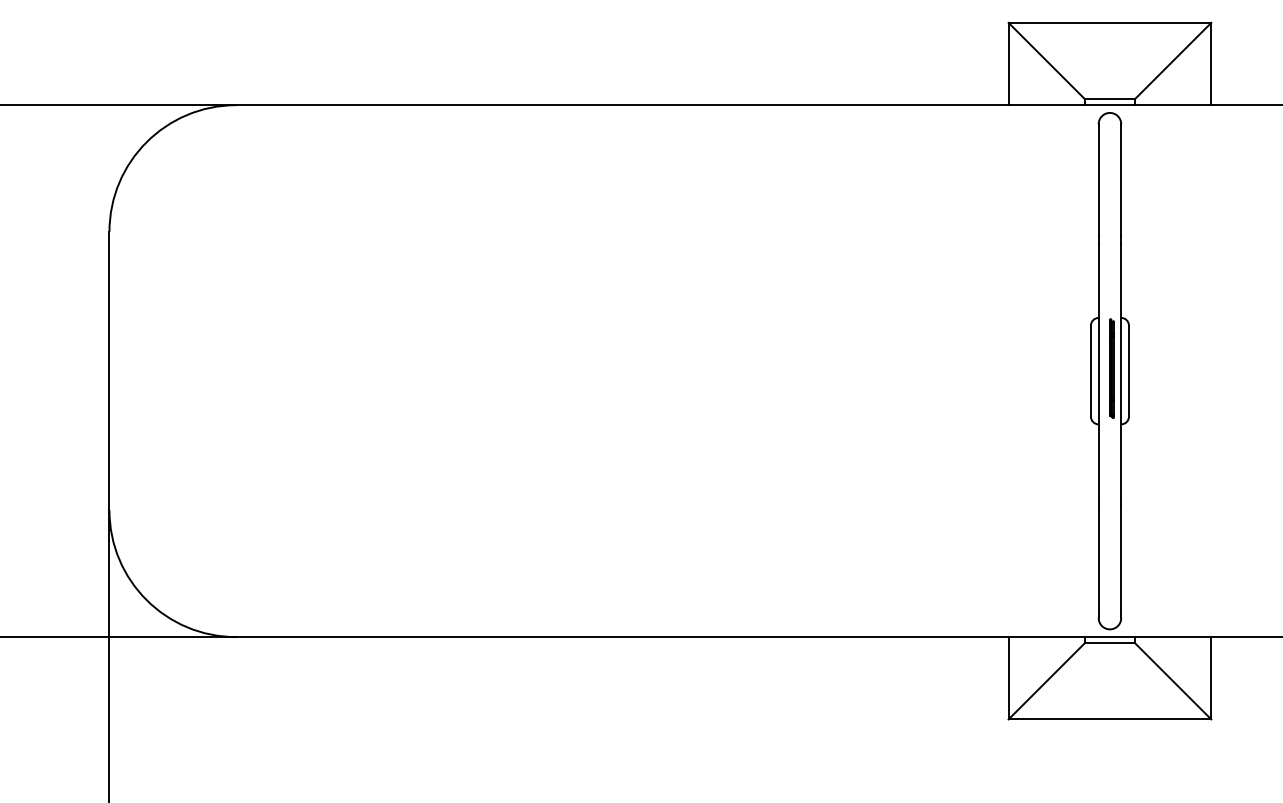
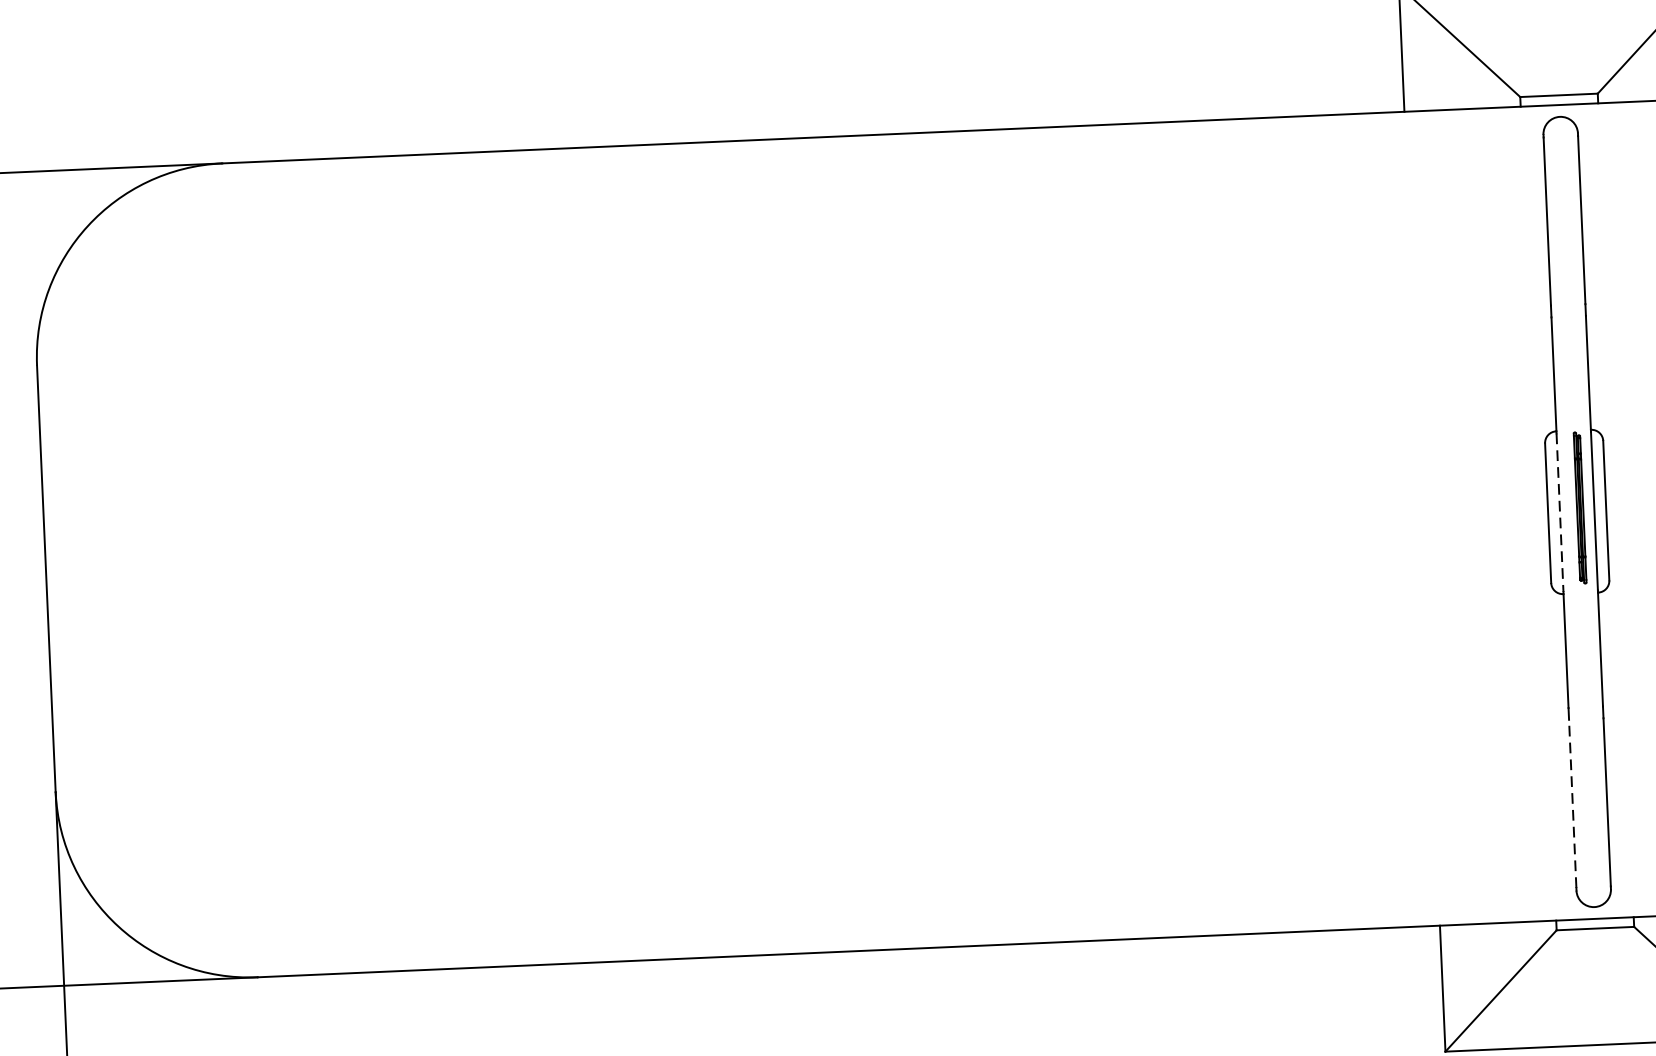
line: (1098, 371) -> (1559, 513), solid -> dashed
line: (1098, 561) -> (1572, 803), solid -> dashed

